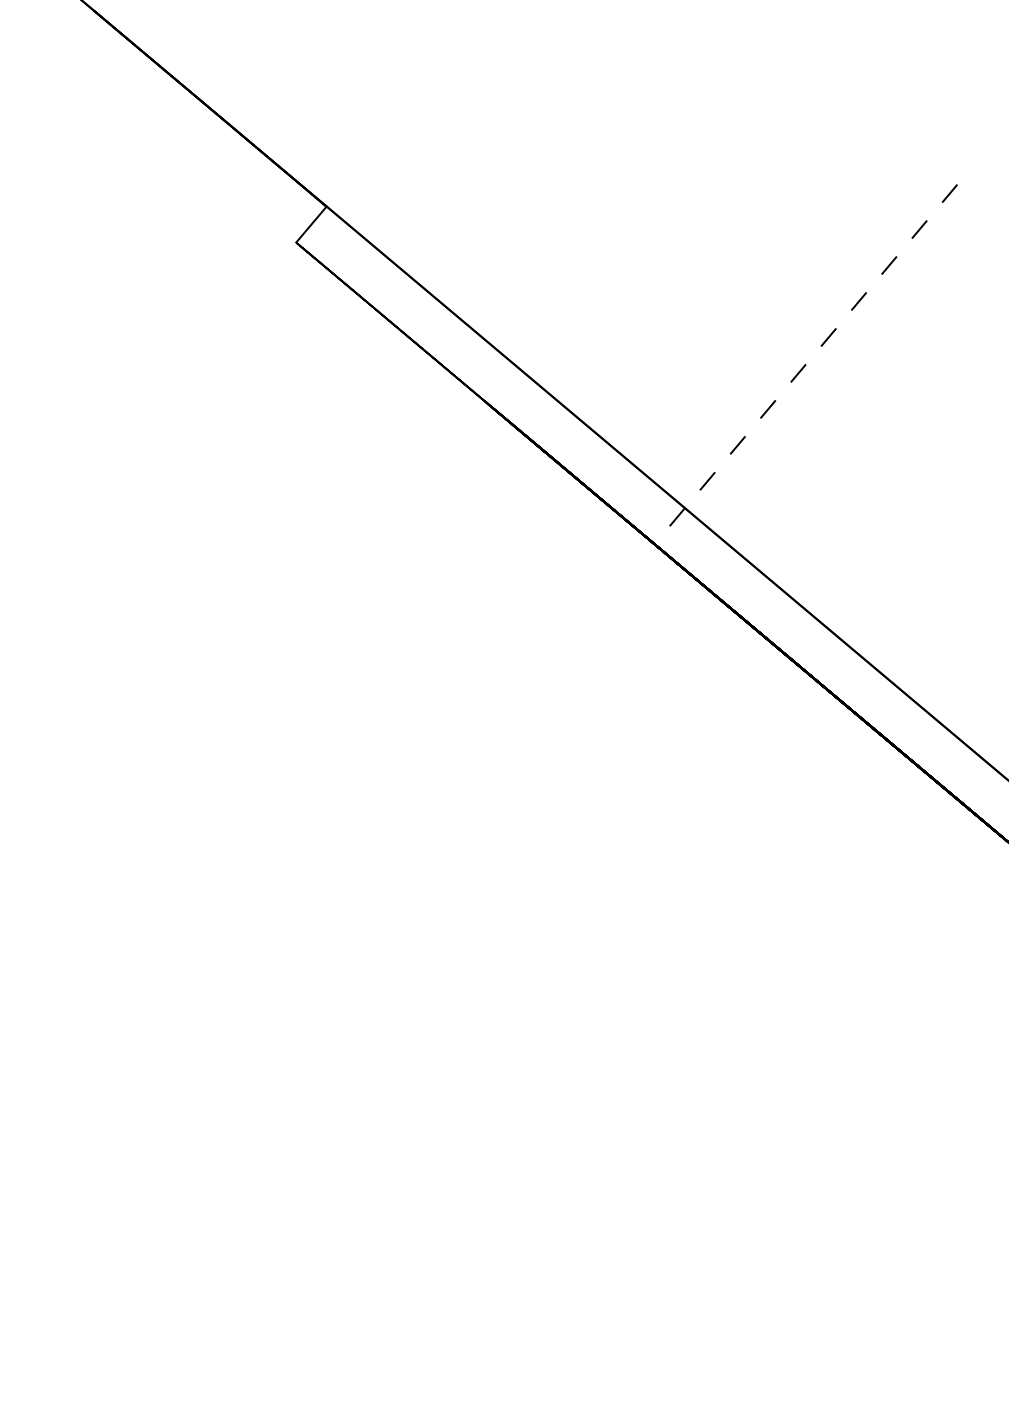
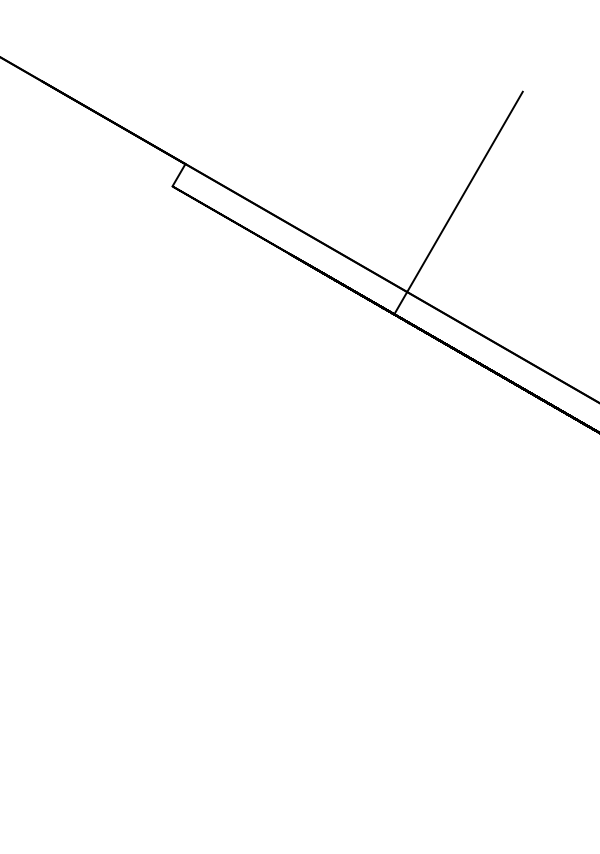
line: (805, 365) -> (458, 203), dashed -> solid

